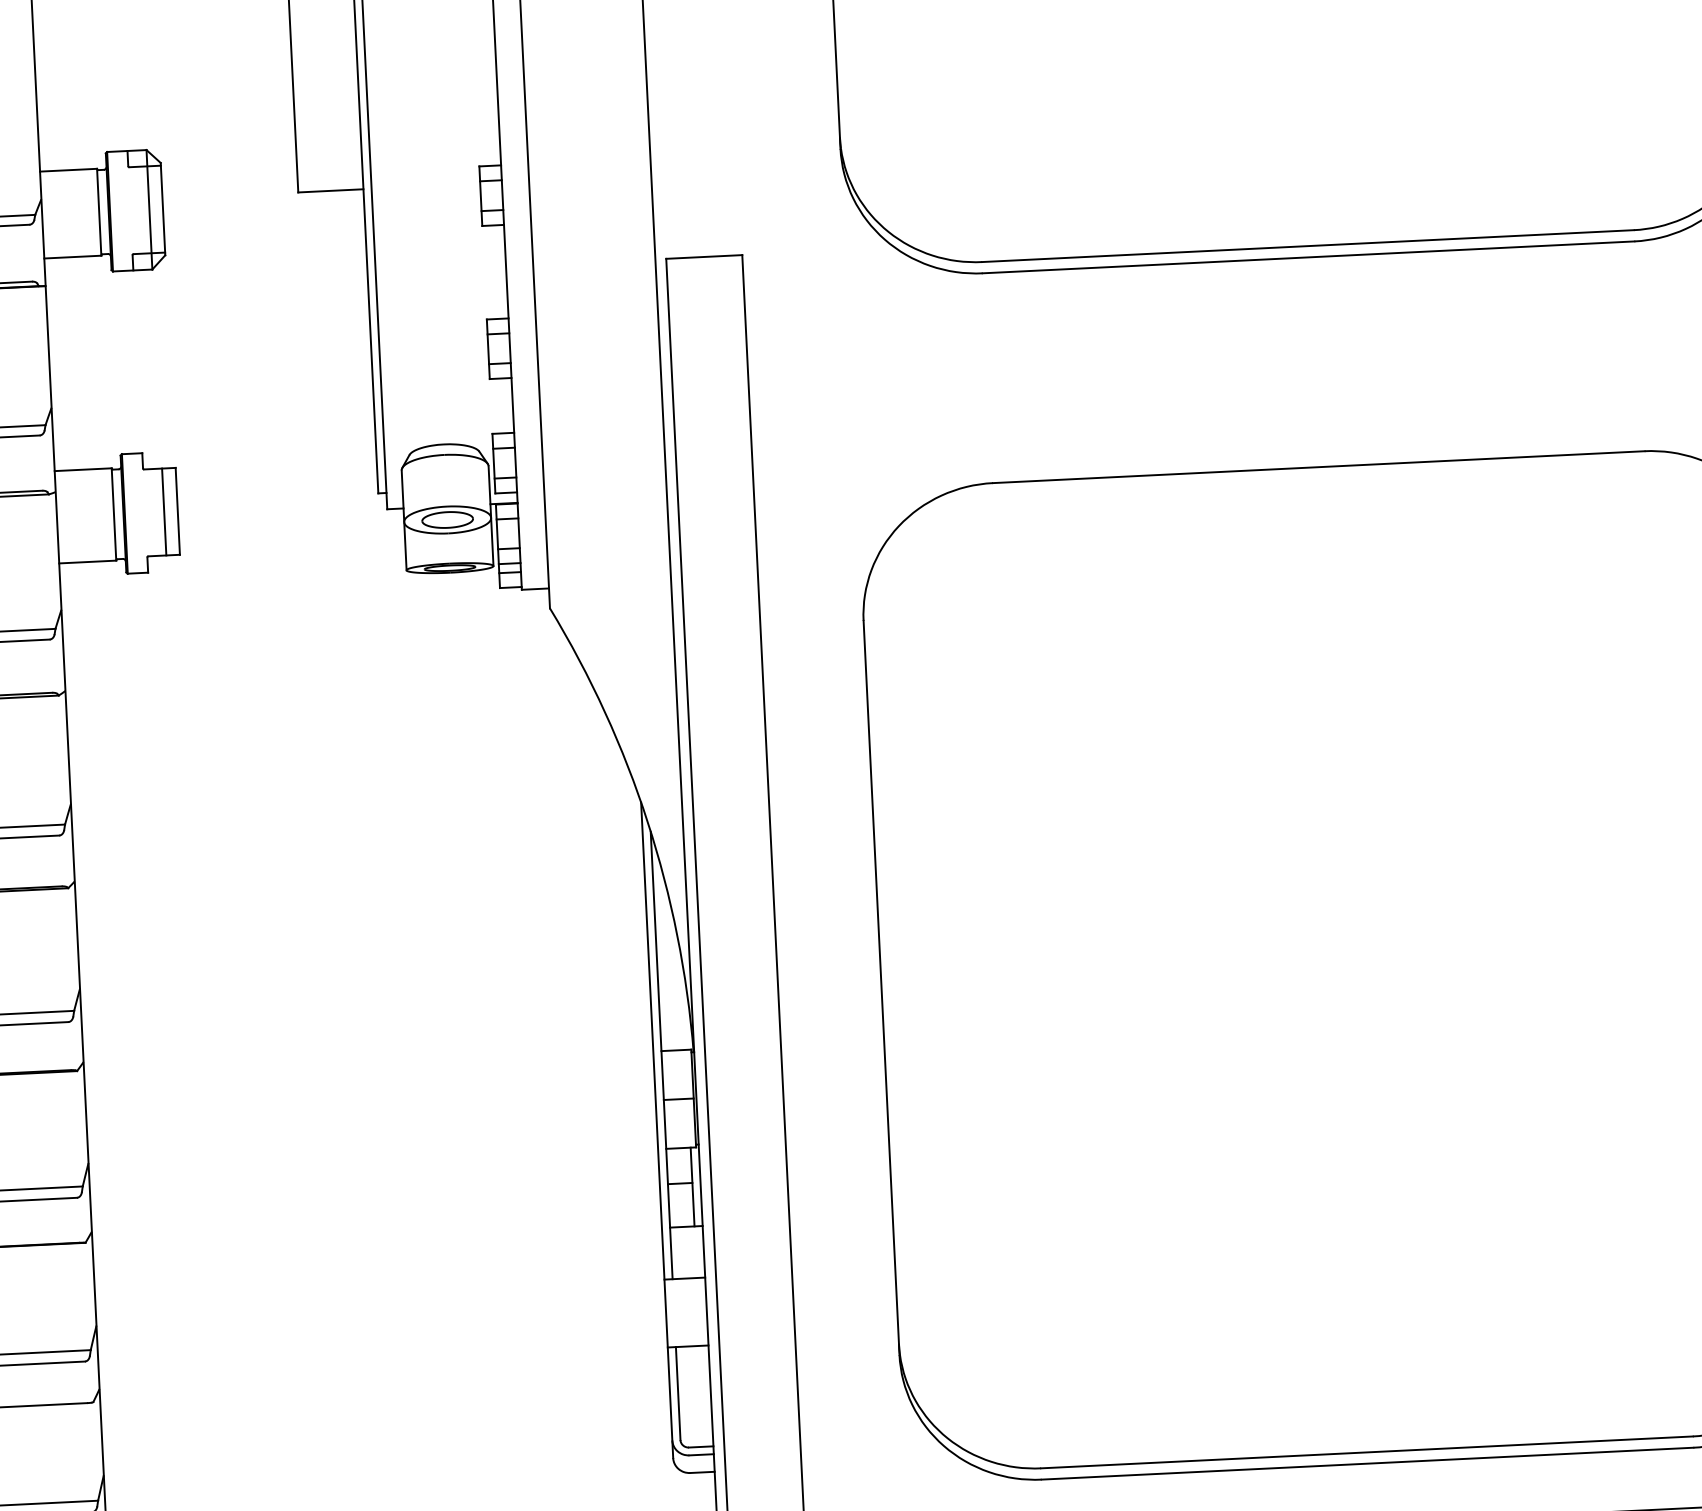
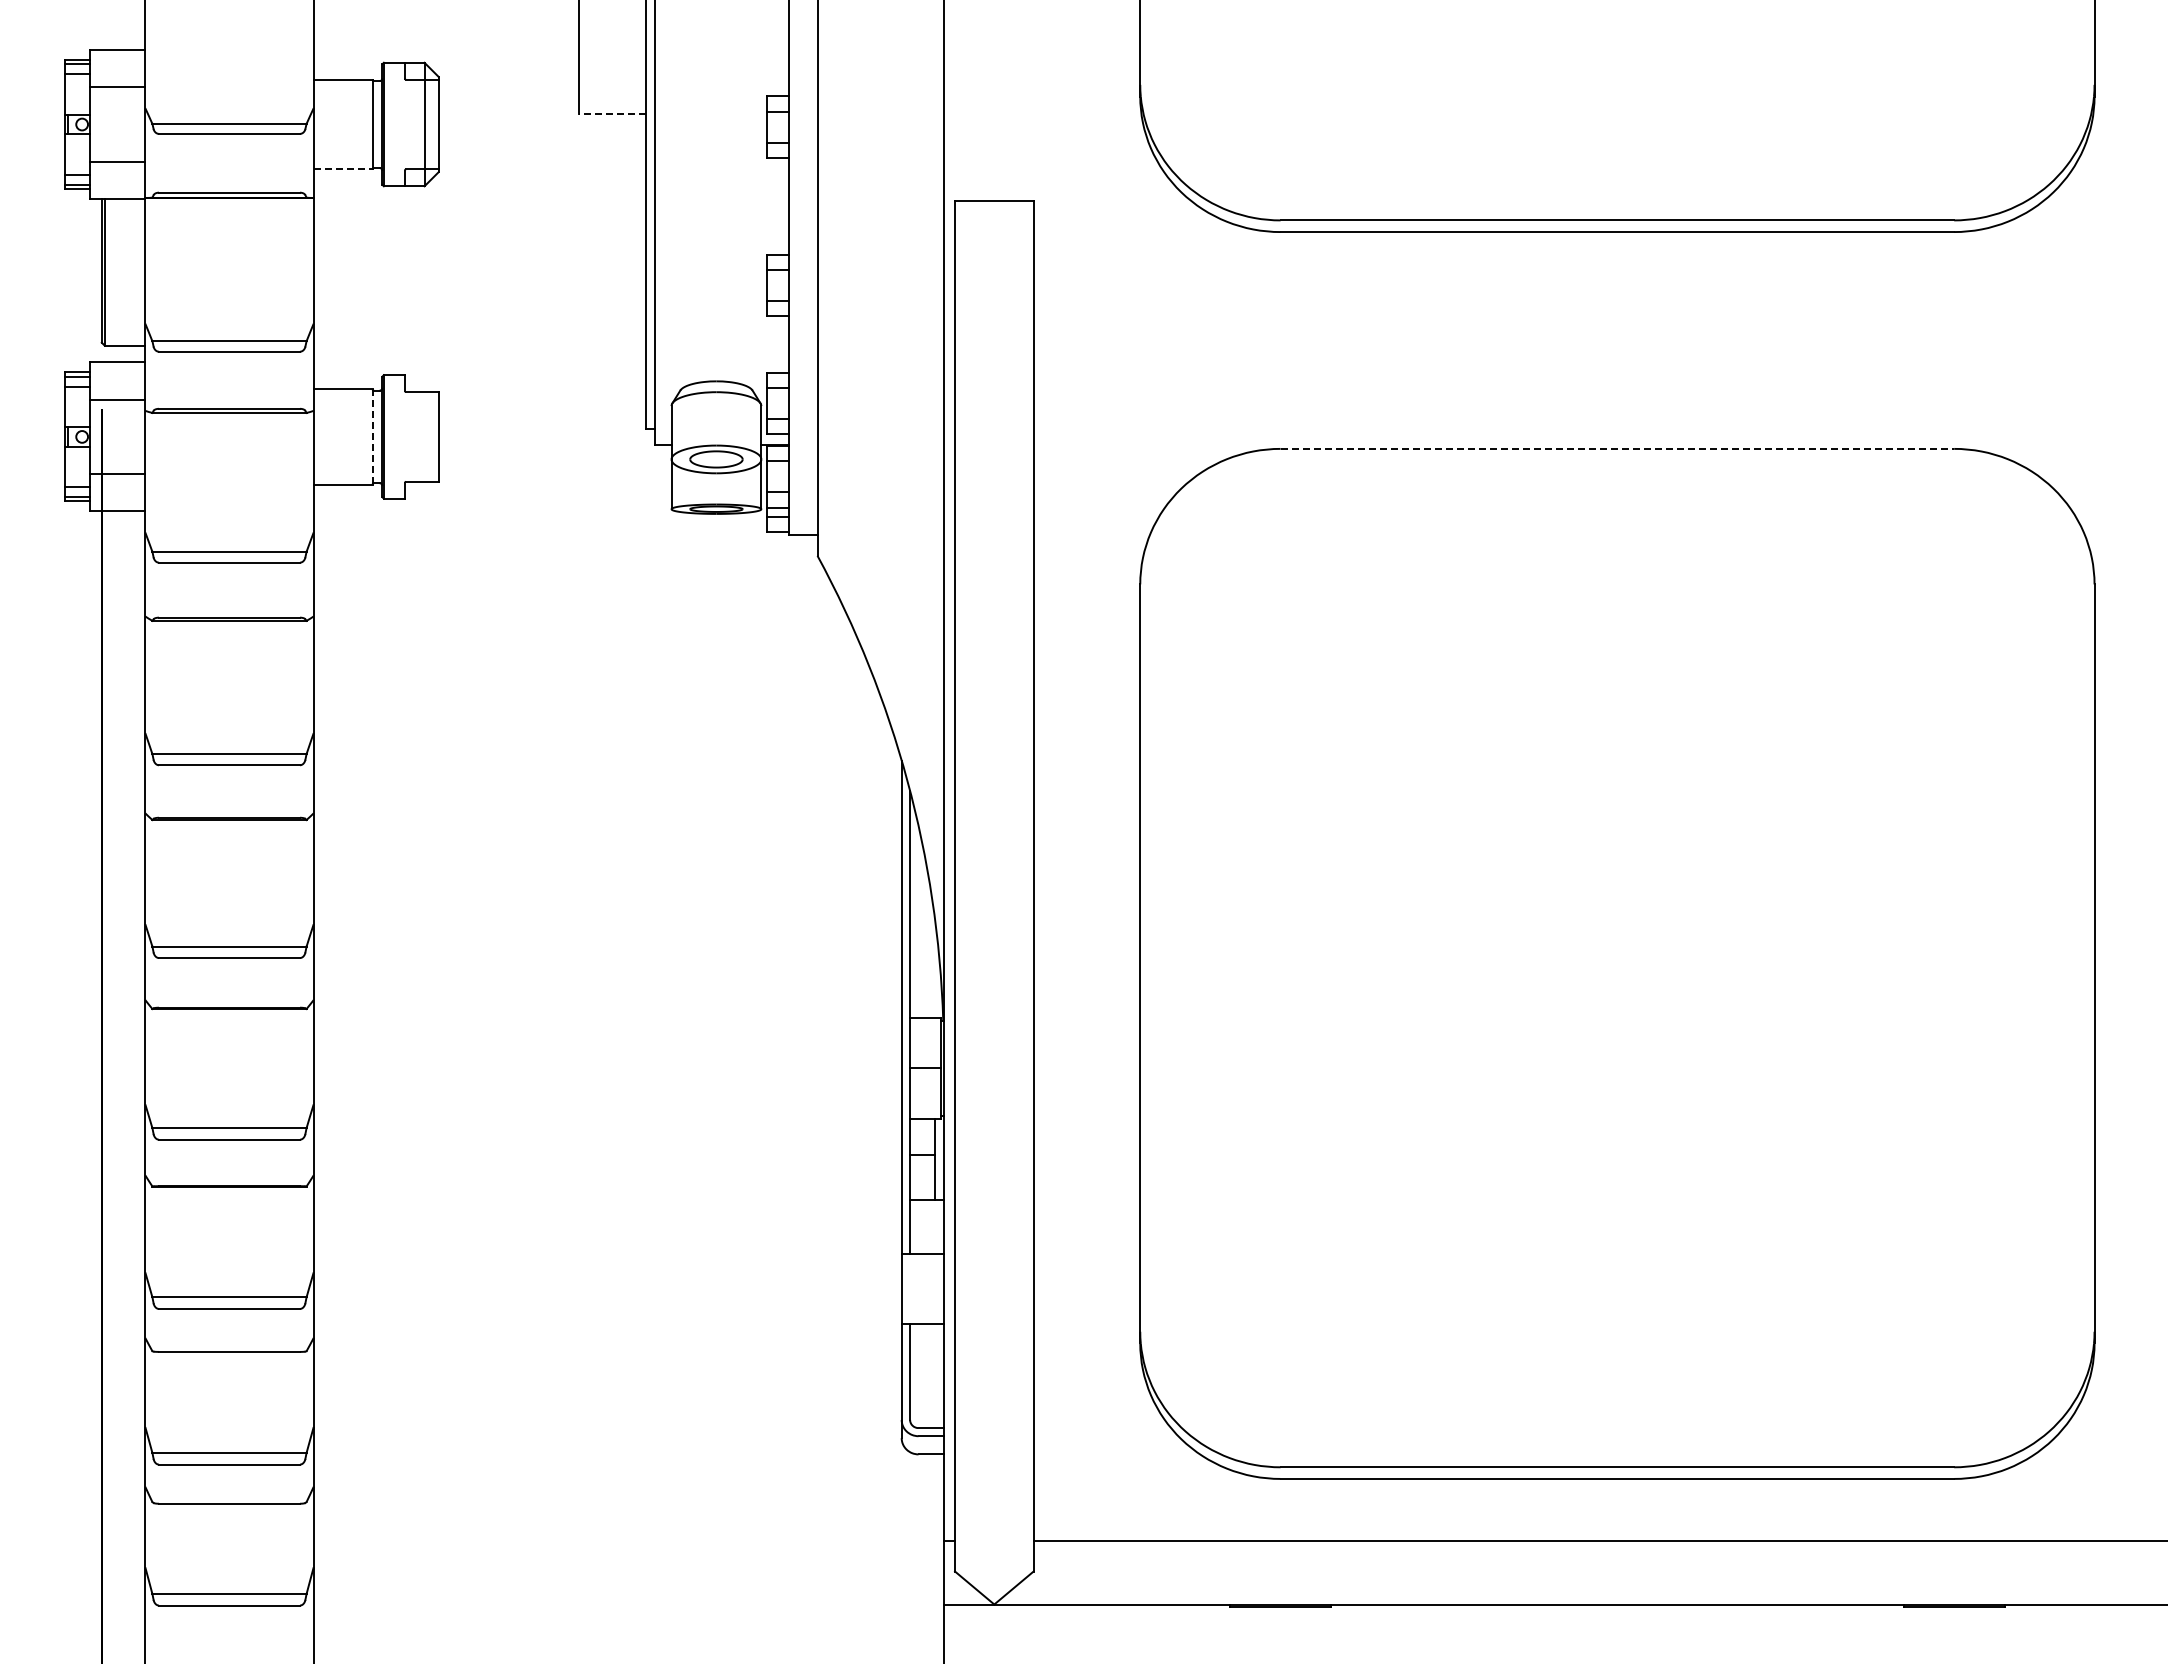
line: (330, 191) -> (612, 114), solid -> dashed
line: (73, 257) -> (343, 169), solid -> dashed
line: (1318, 466) -> (1617, 448), solid -> dashed
line: (164, 511) -> (424, 436), removed
line: (113, 514) -> (372, 436), solid -> dashed

